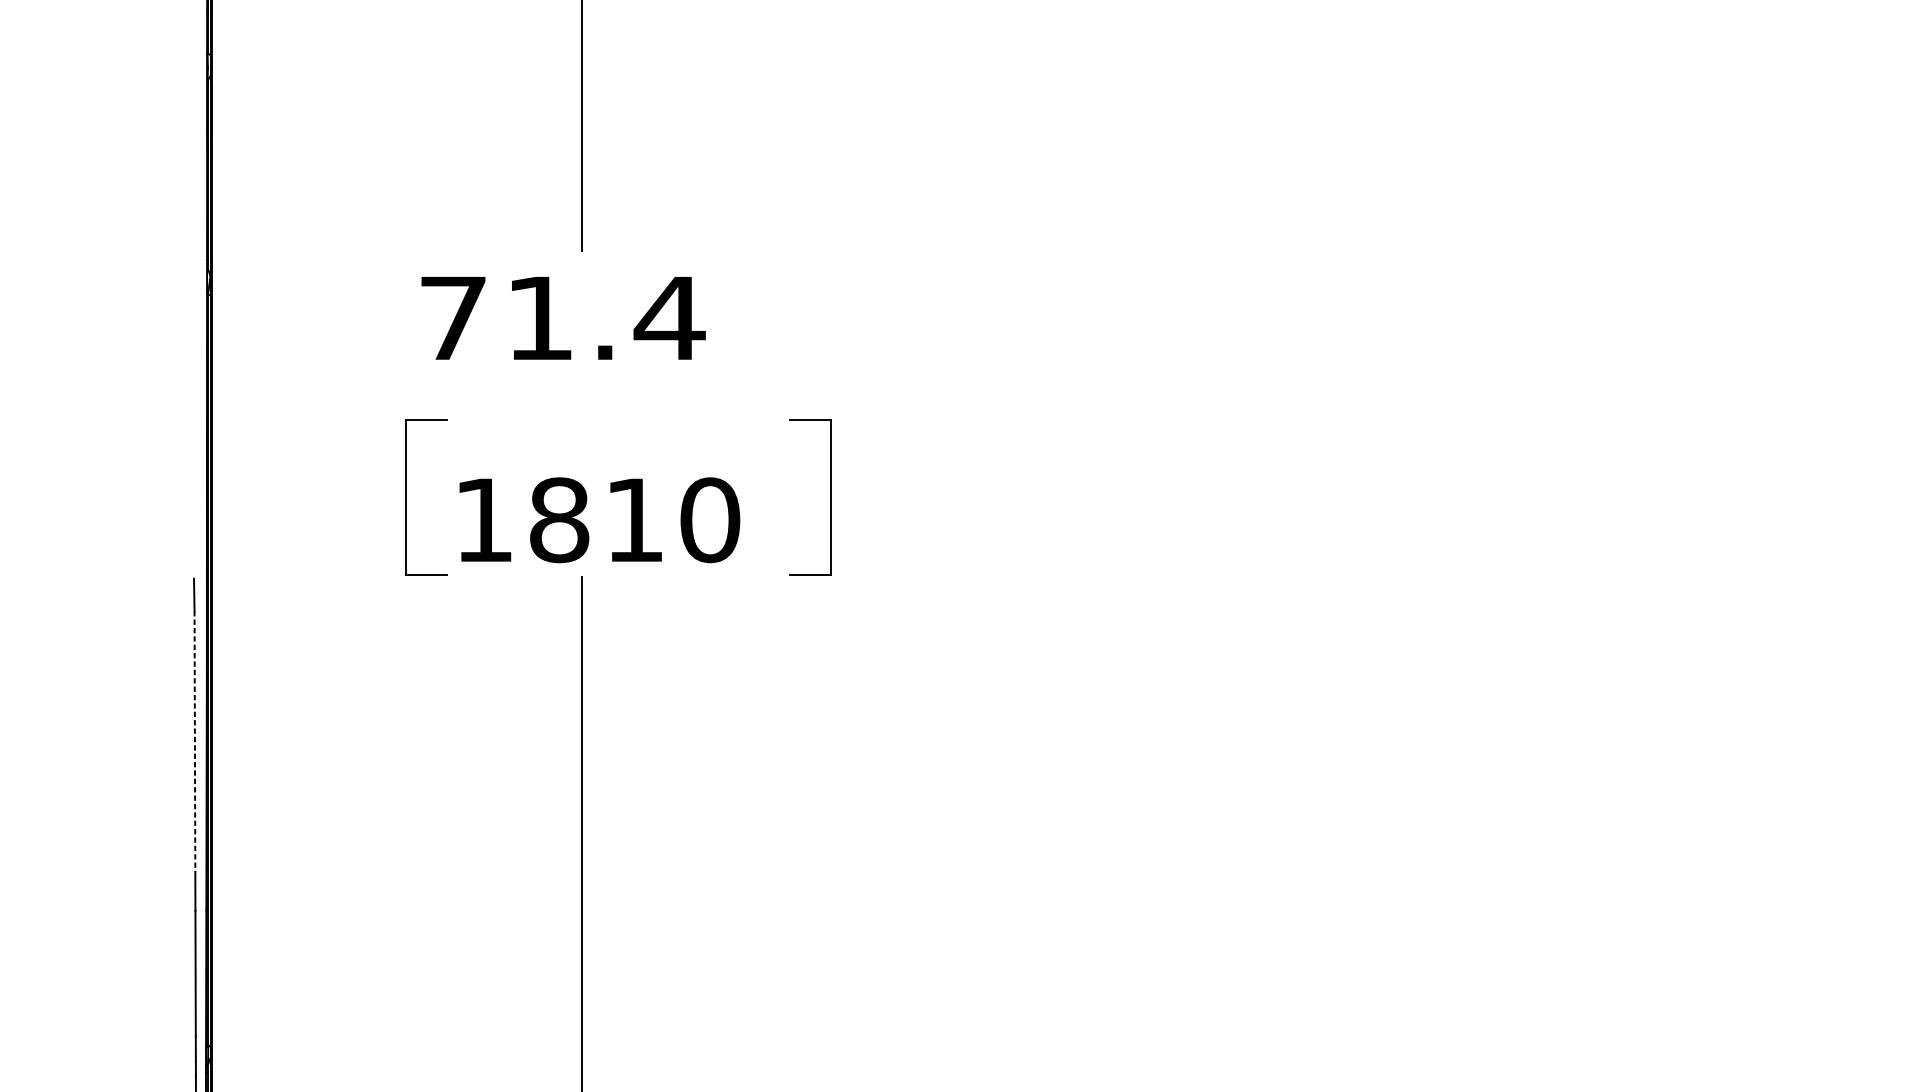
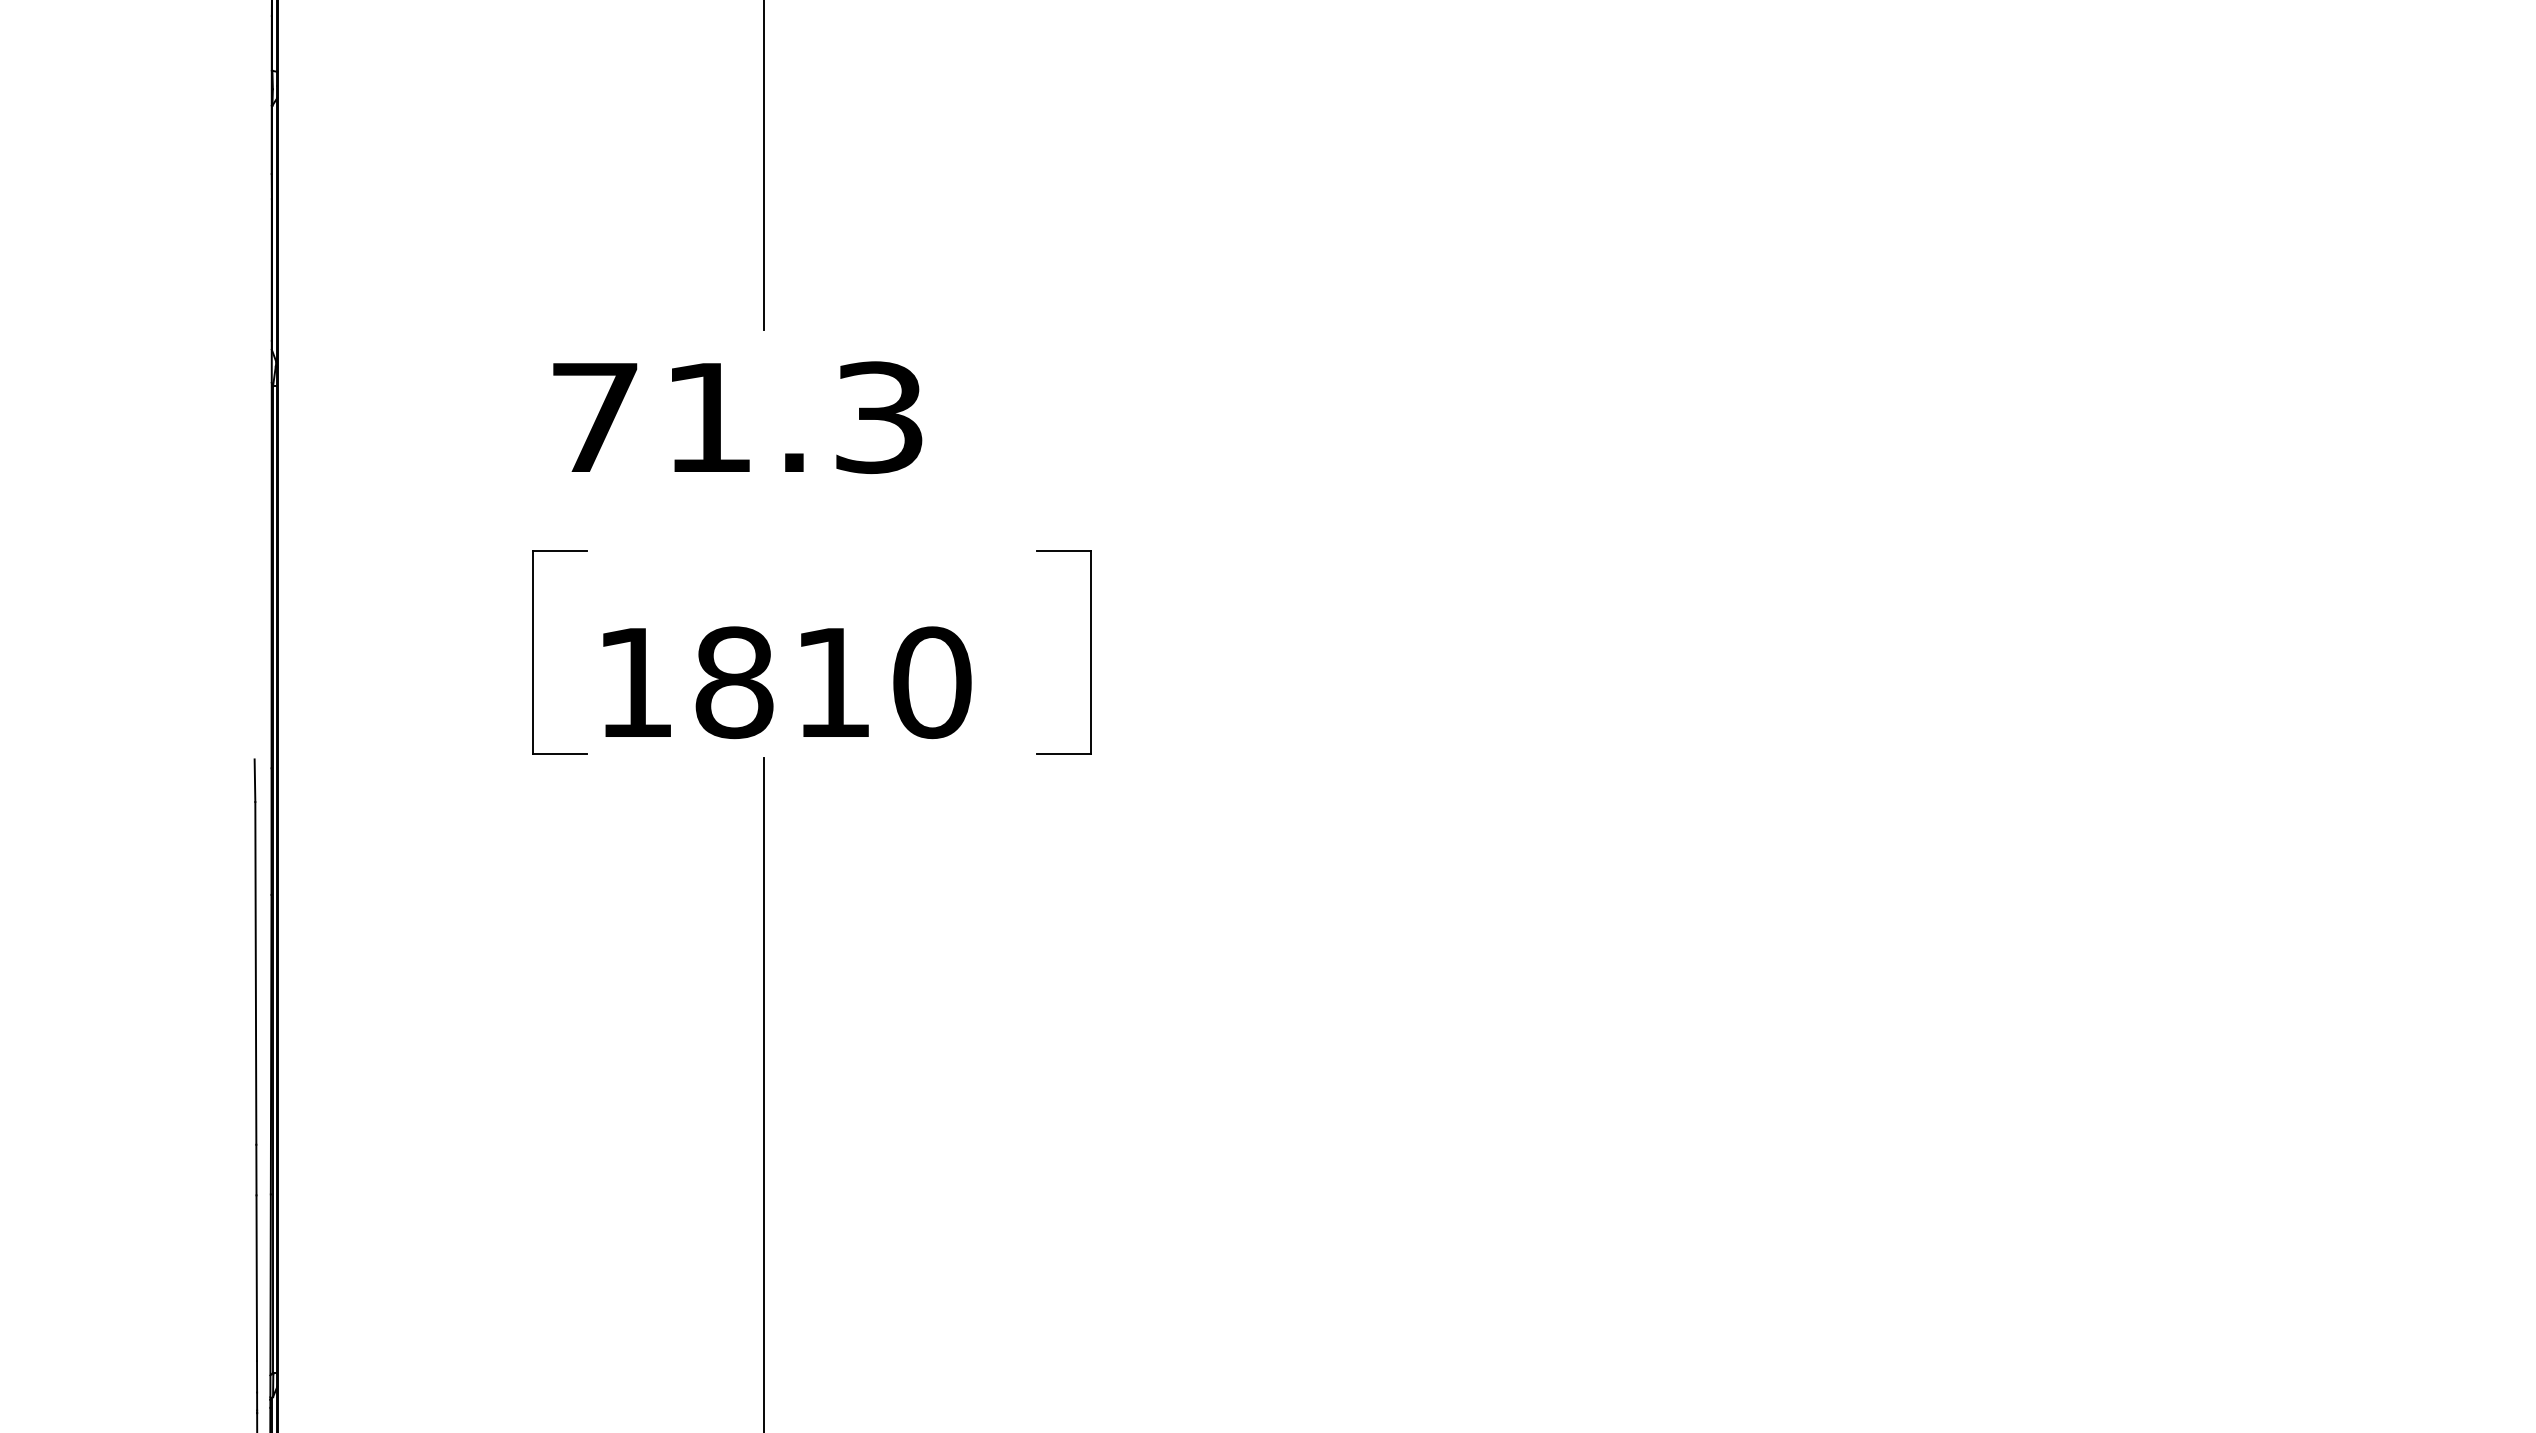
text: (669, 318) -> (878, 417), 71.4 -> 71.3
line: (194, 741) -> (255, 973), dashed -> solid

